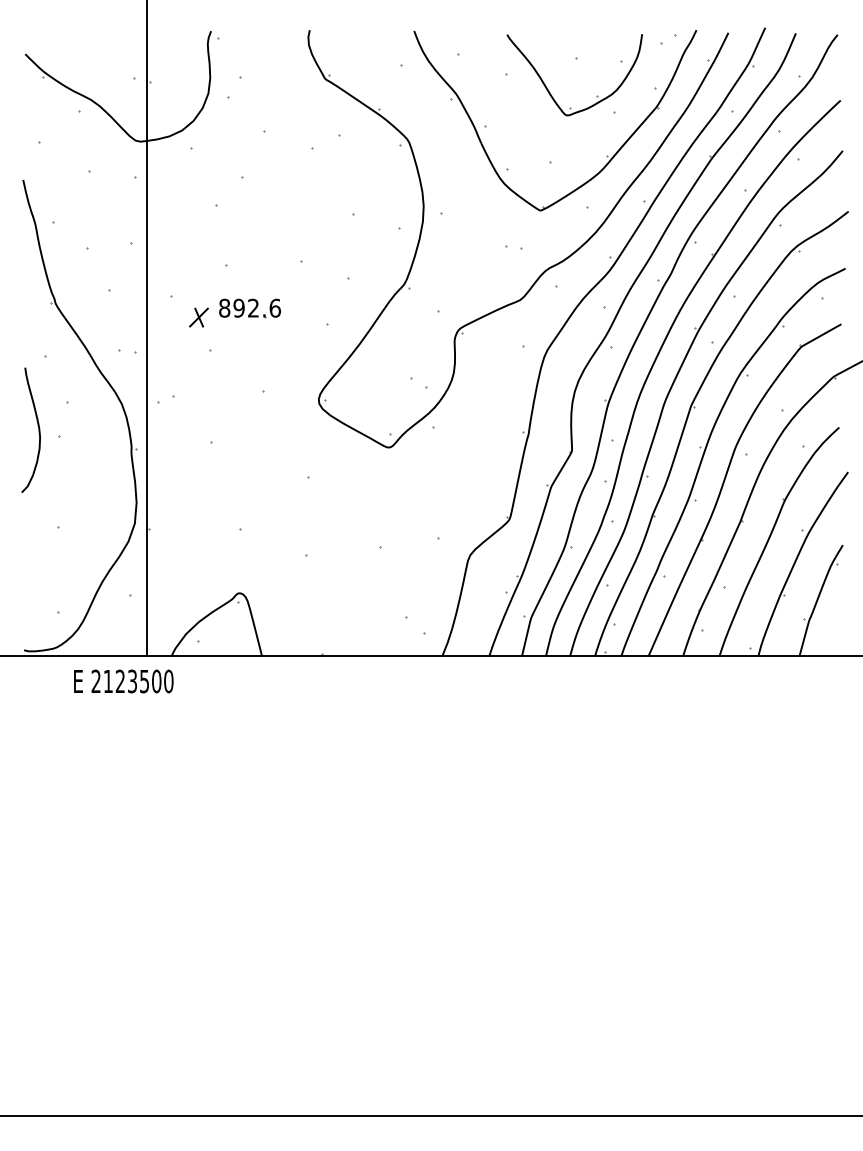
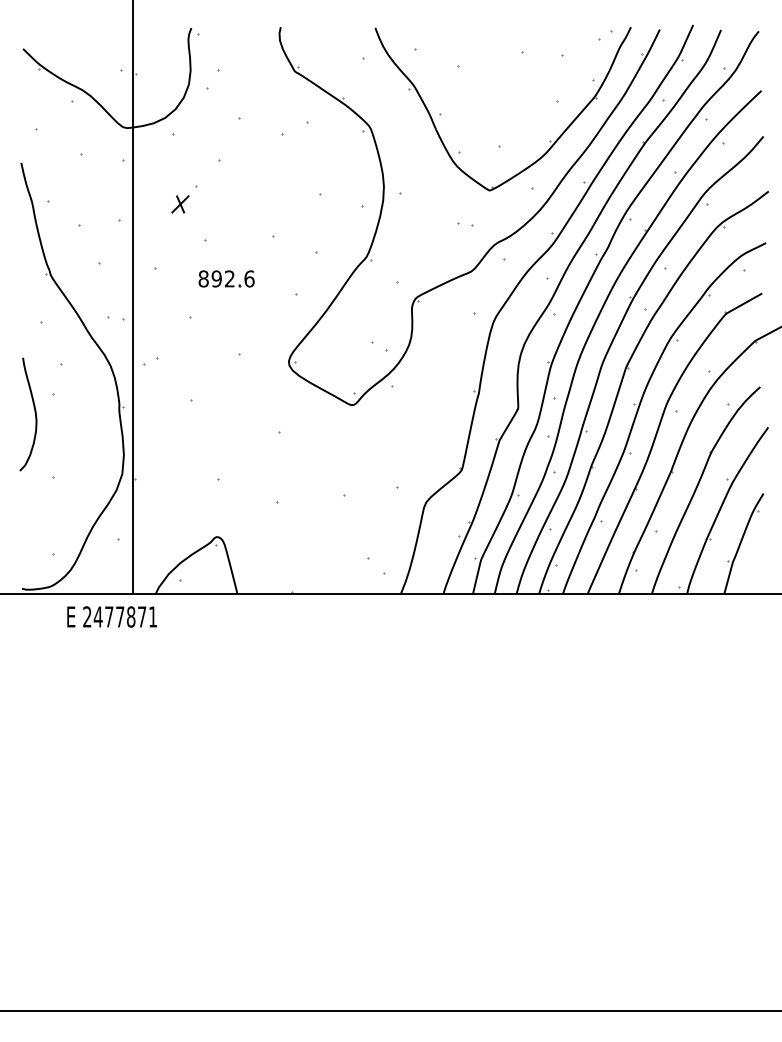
part: (547, 87) -> (496, 79), removed
part: (199, 317) -> (180, 204), moved
curve: (37, 429) -> (34, 413), moved
text: (138, 680) -> (125, 616), 2123500 -> 2477871

